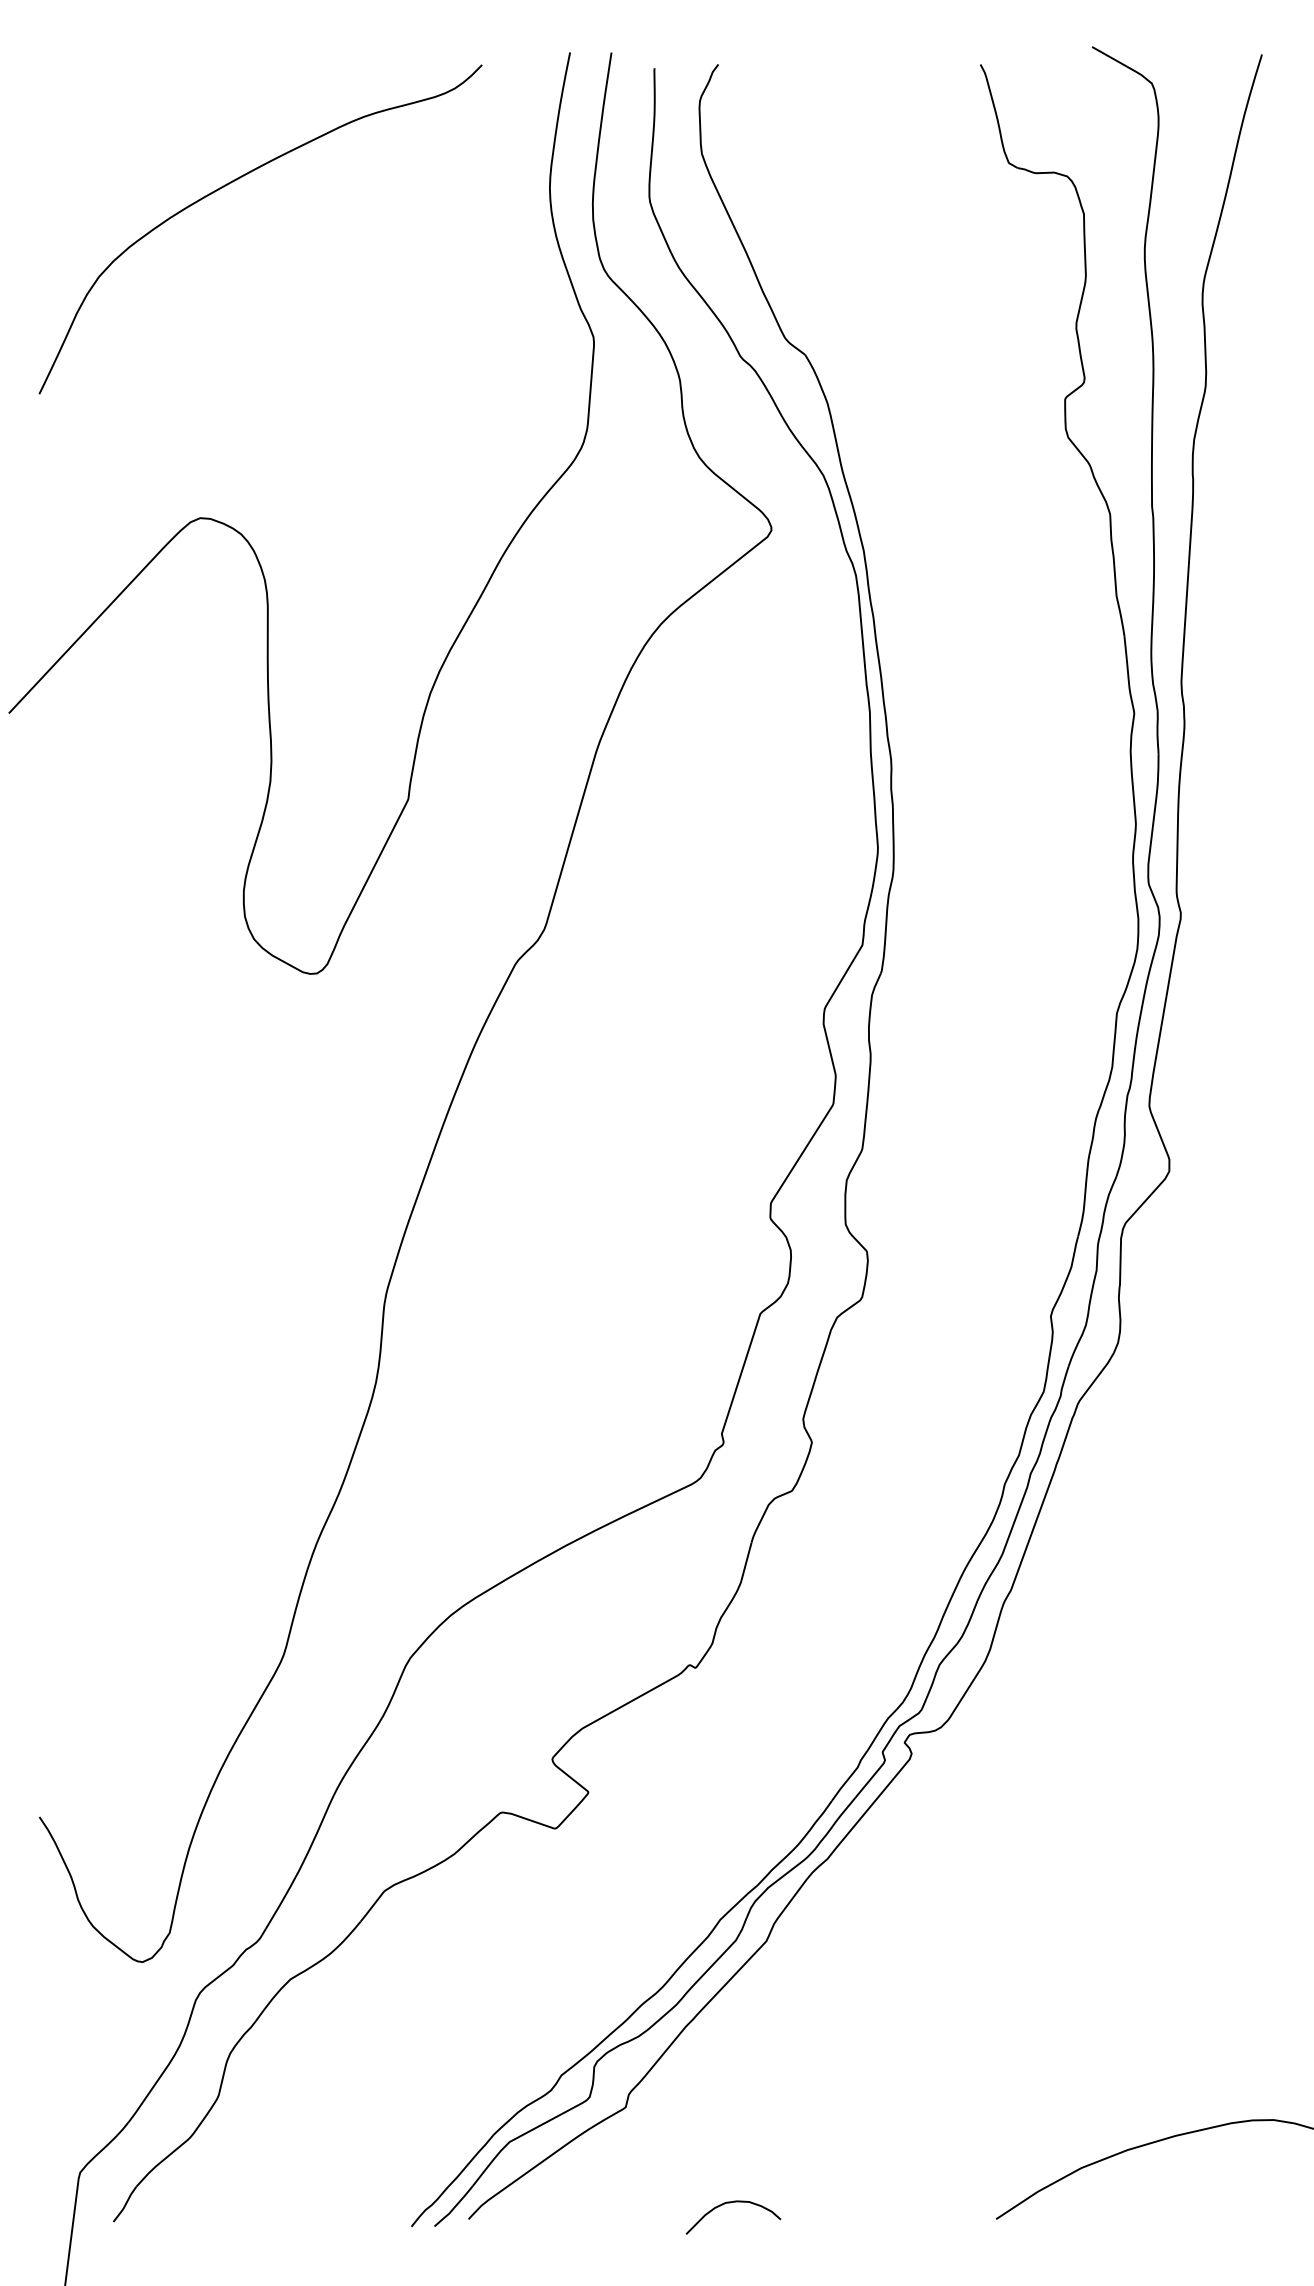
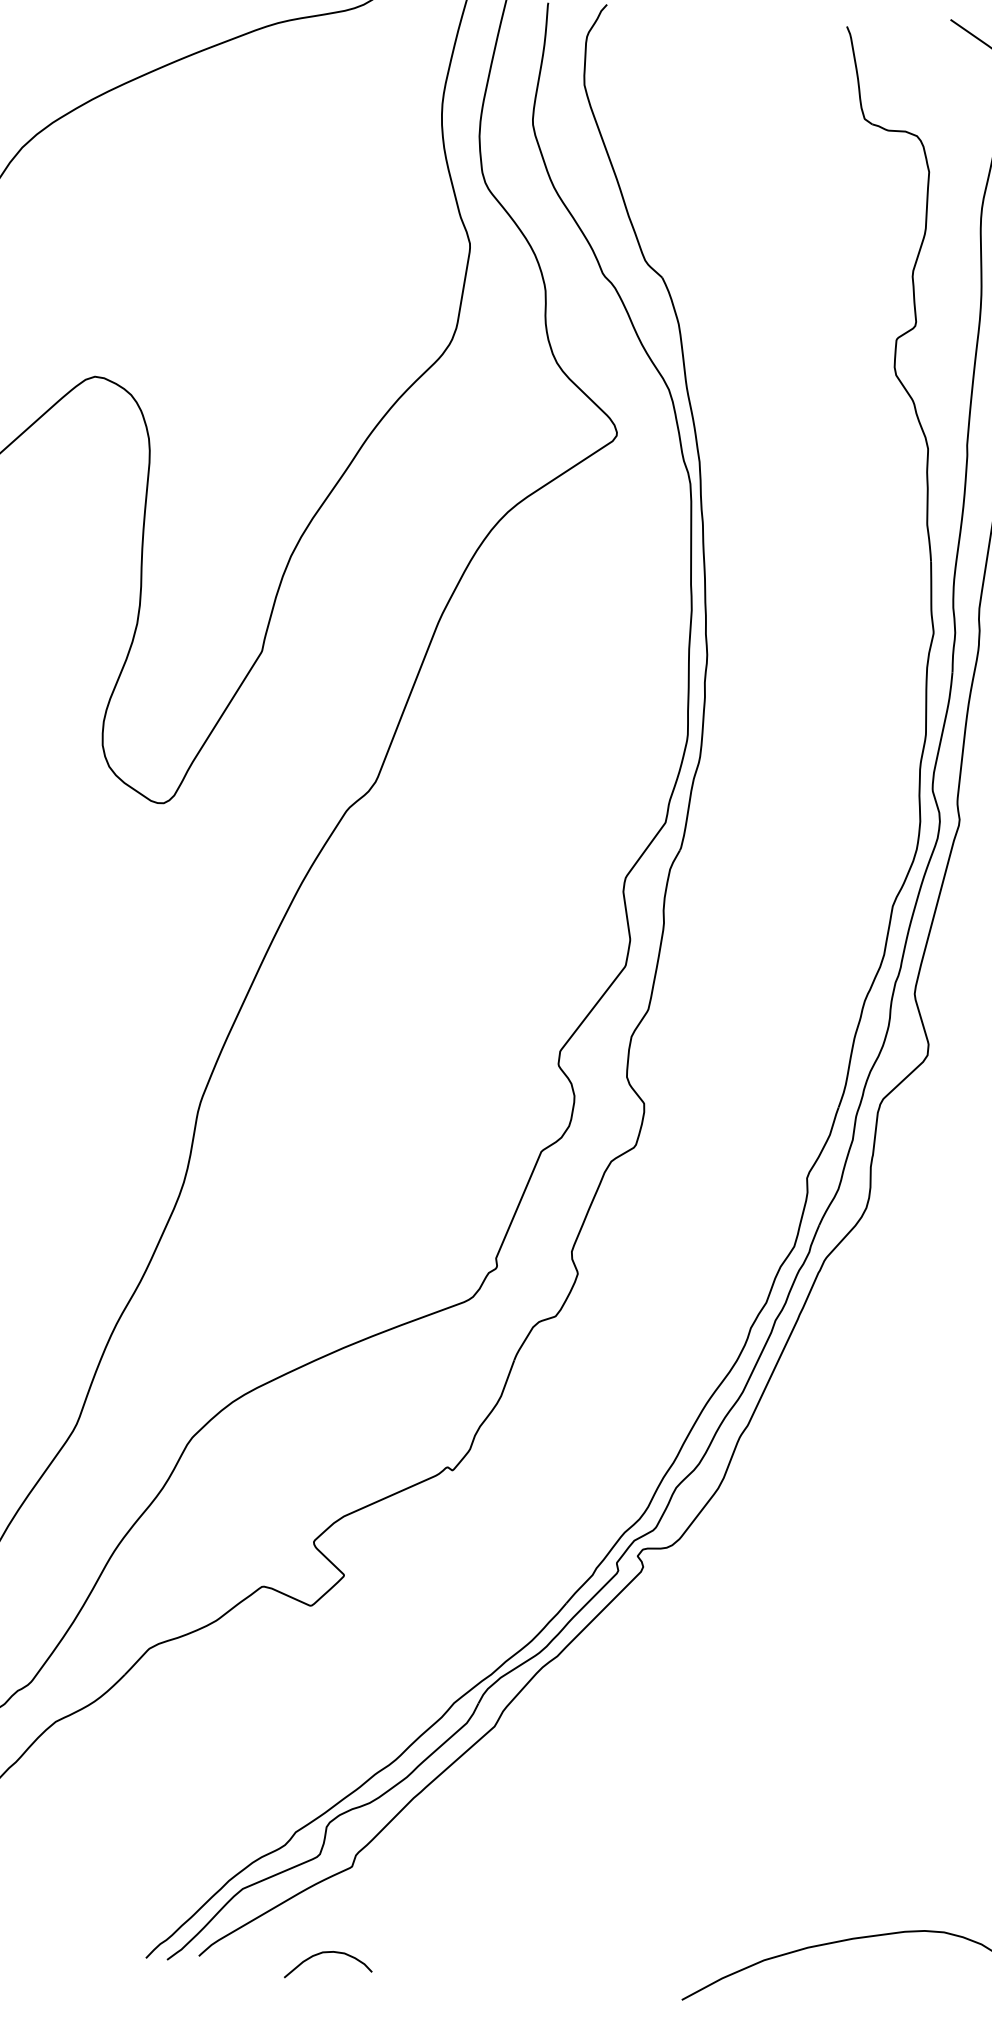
curve: (730, 2203) -> (327, 1953), moved

